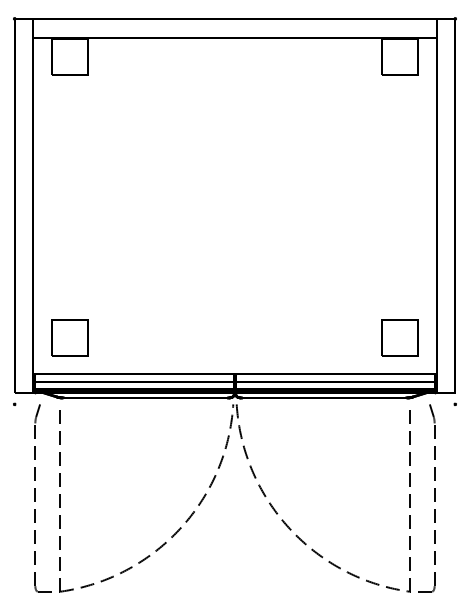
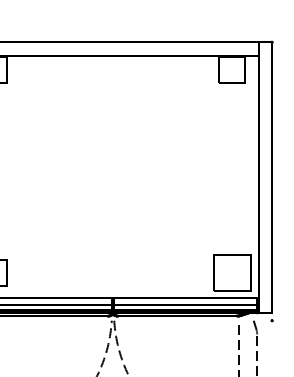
part: (399, 337) -> (231, 272), size x1.4

